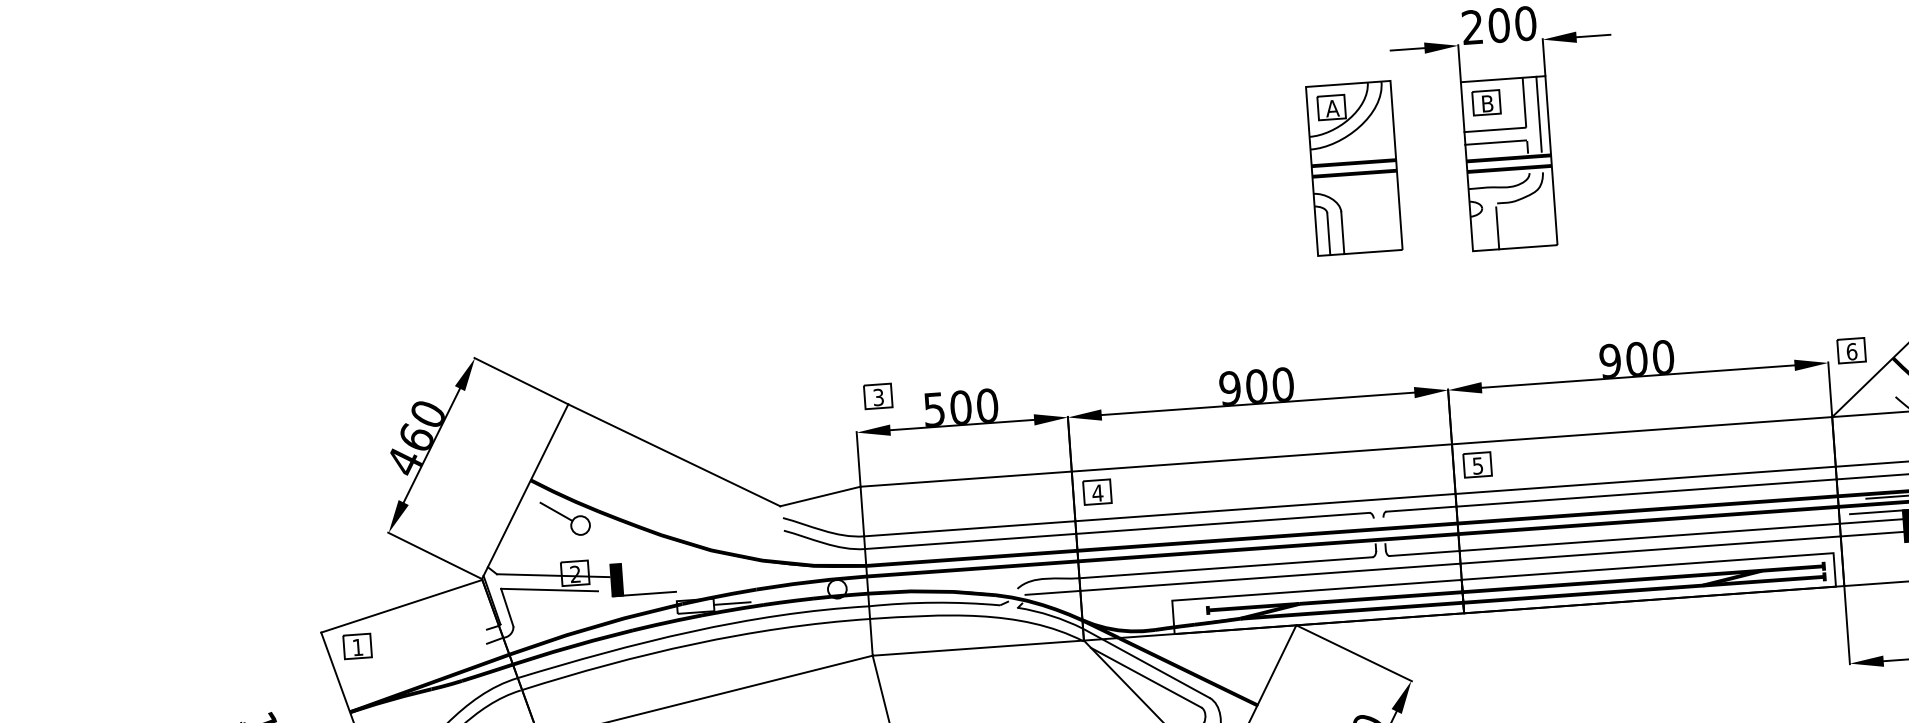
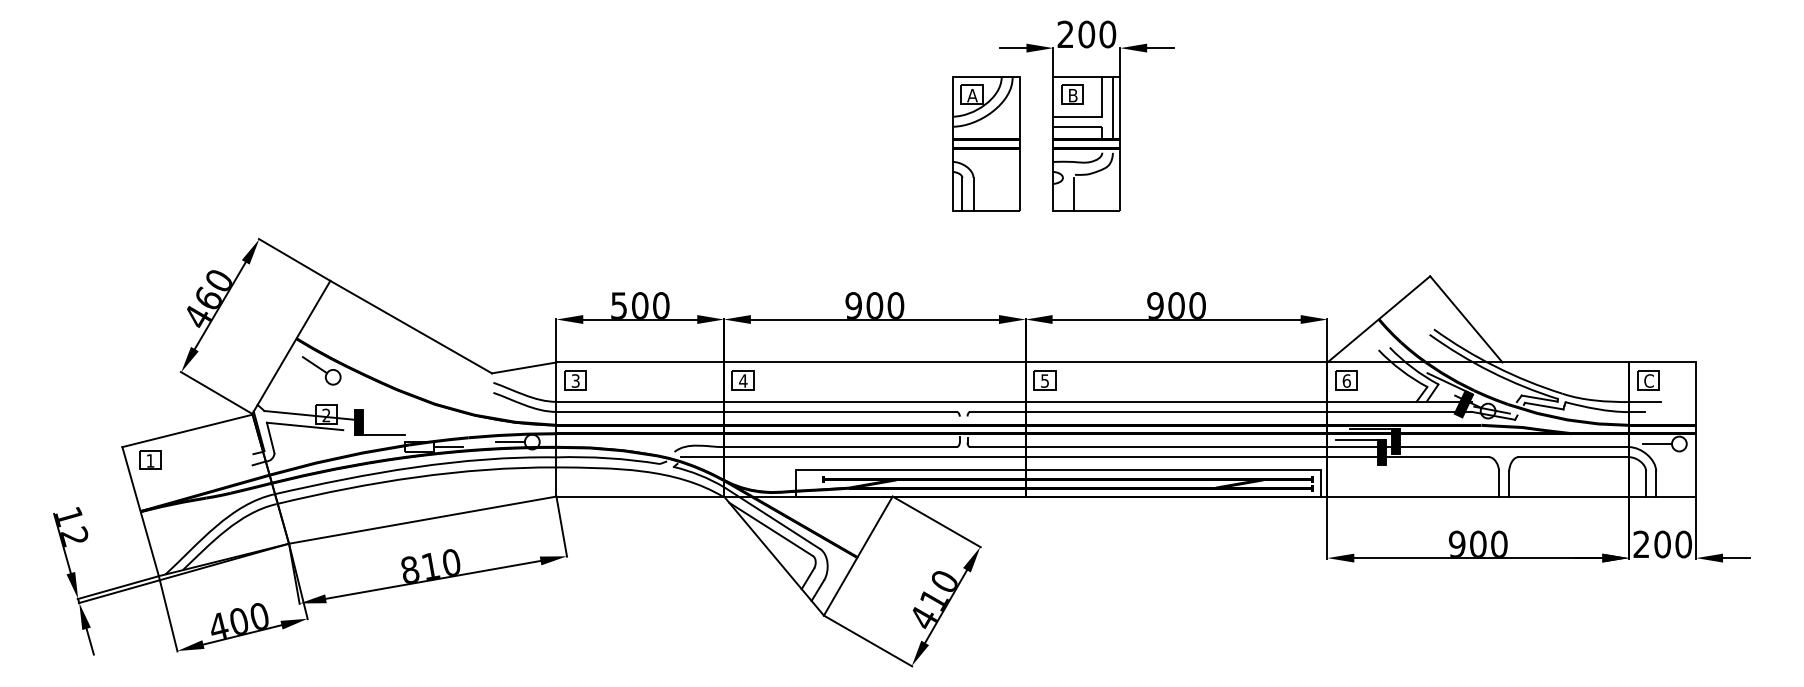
part: (1354, 167) -> (986, 143), moved
part: (1851, 351) -> (1346, 380), moved
part: (878, 396) -> (575, 380), moved
line: (808, 591) -> (509, 442), added

